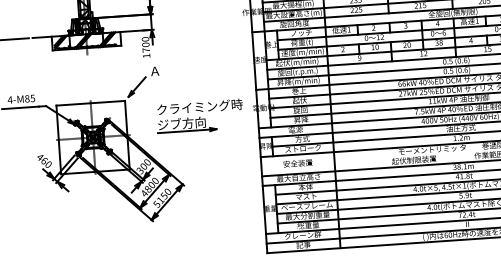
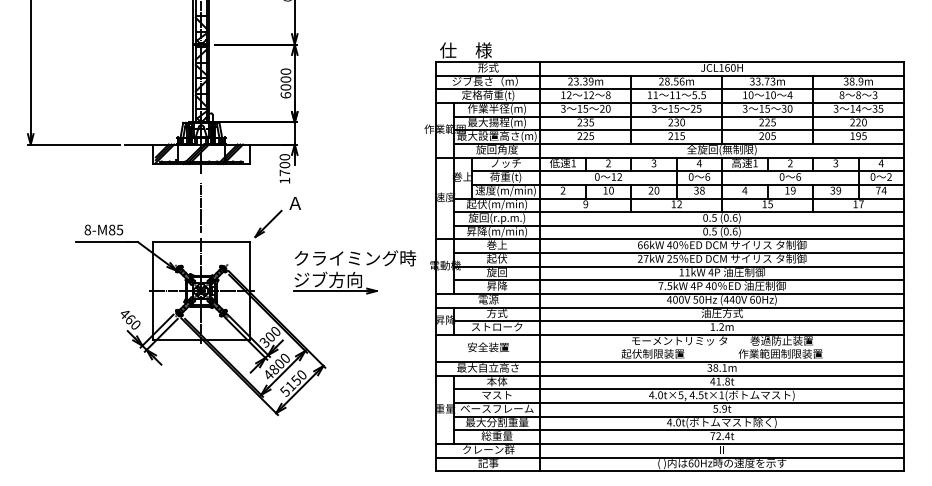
line: (89, 78) -> (201, 207), added
text: (9, 99) -> (87, 229), 4-M85 -> 8-M85

